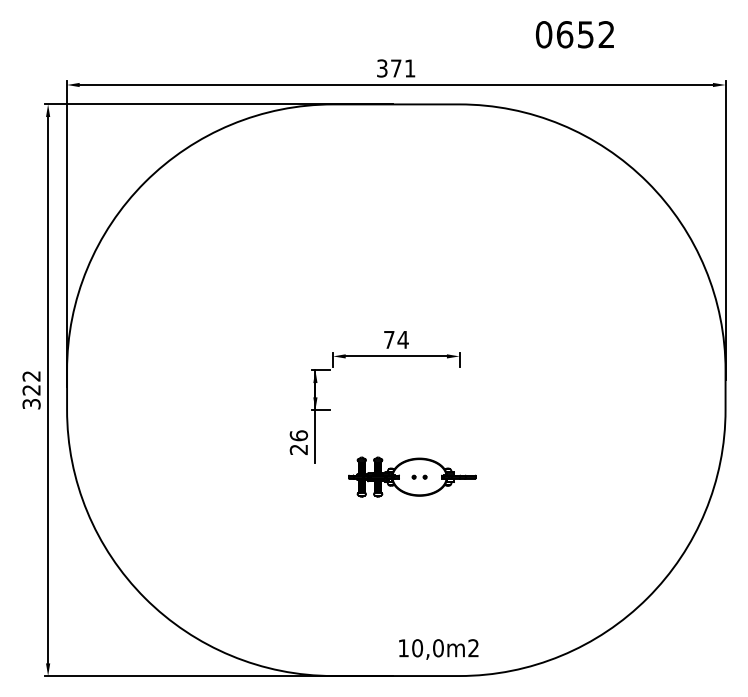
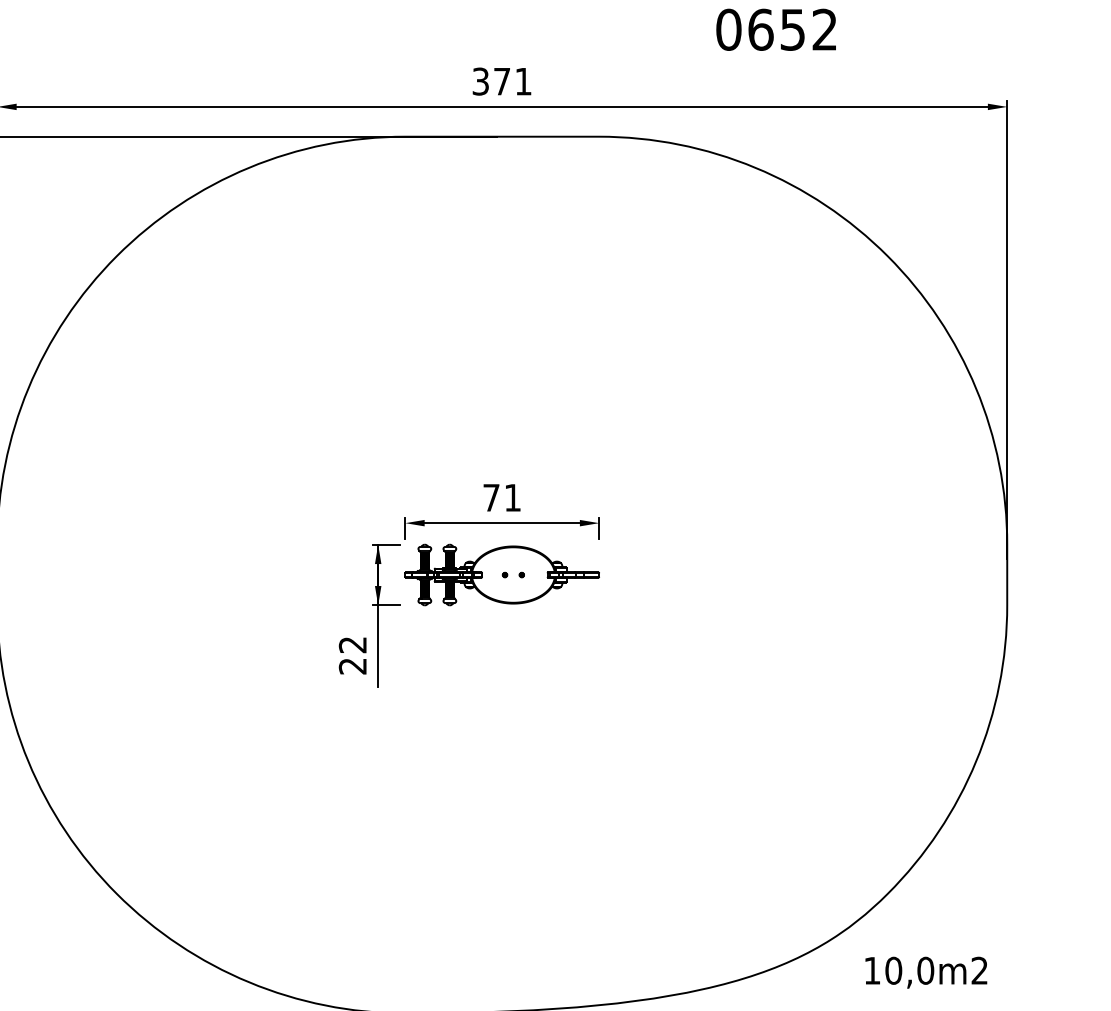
text: (402, 339) -> (511, 497), 74 -> 71
text: (298, 435) -> (352, 644), 26 -> 22
part: (412, 476) -> (502, 573), moved
text: (438, 649) -> (925, 972), moved

